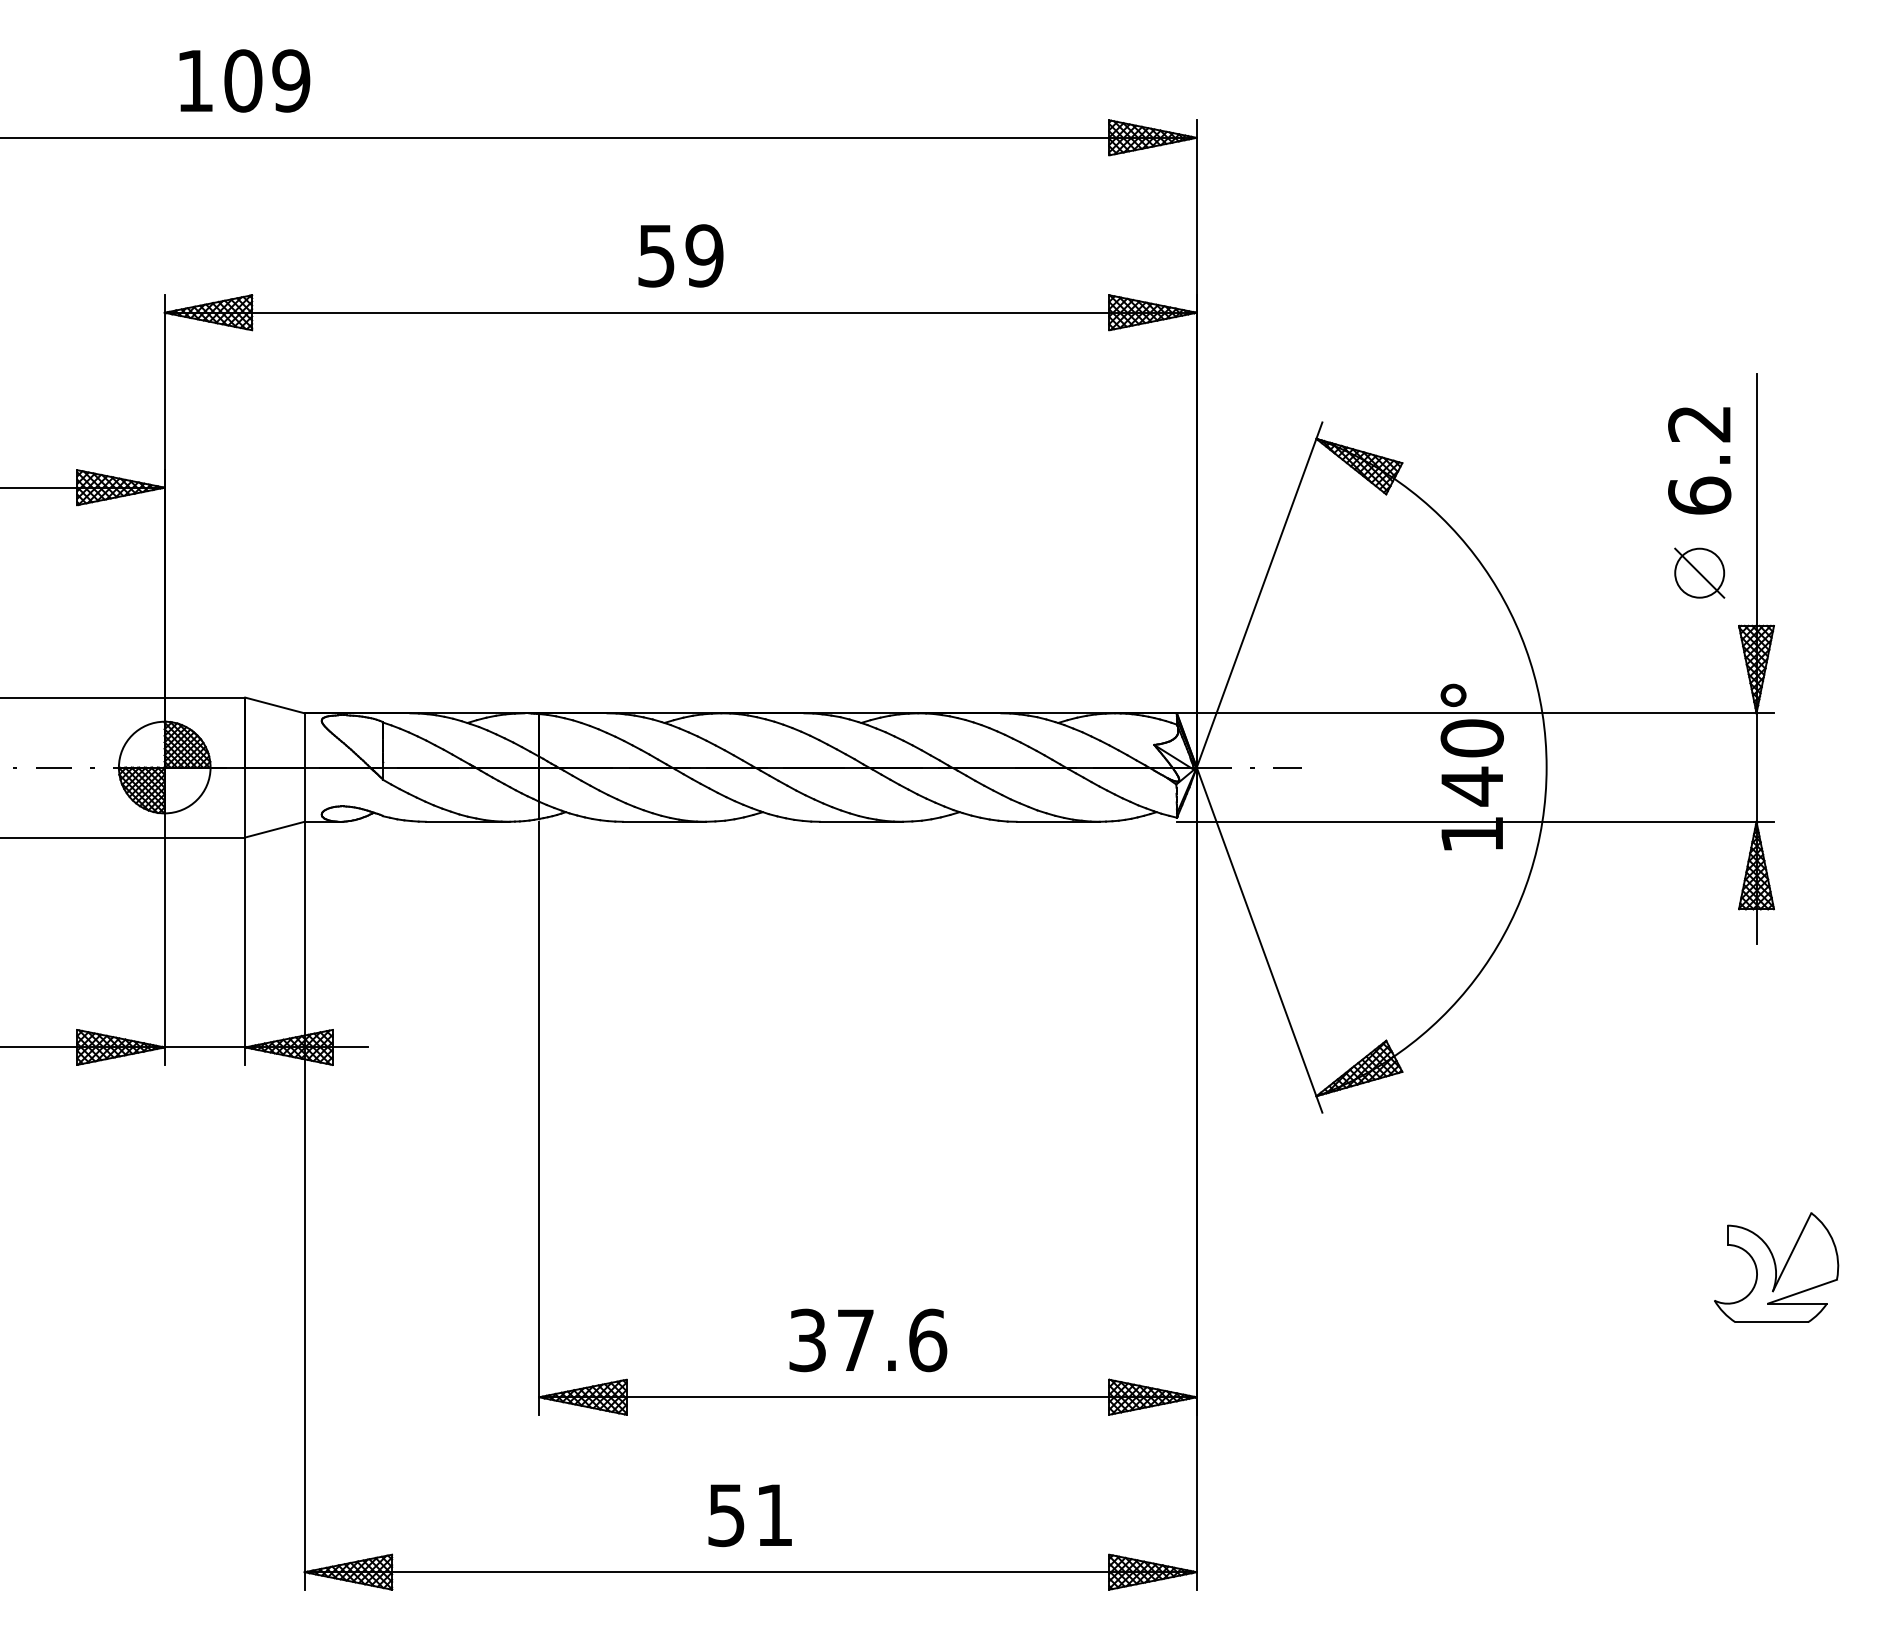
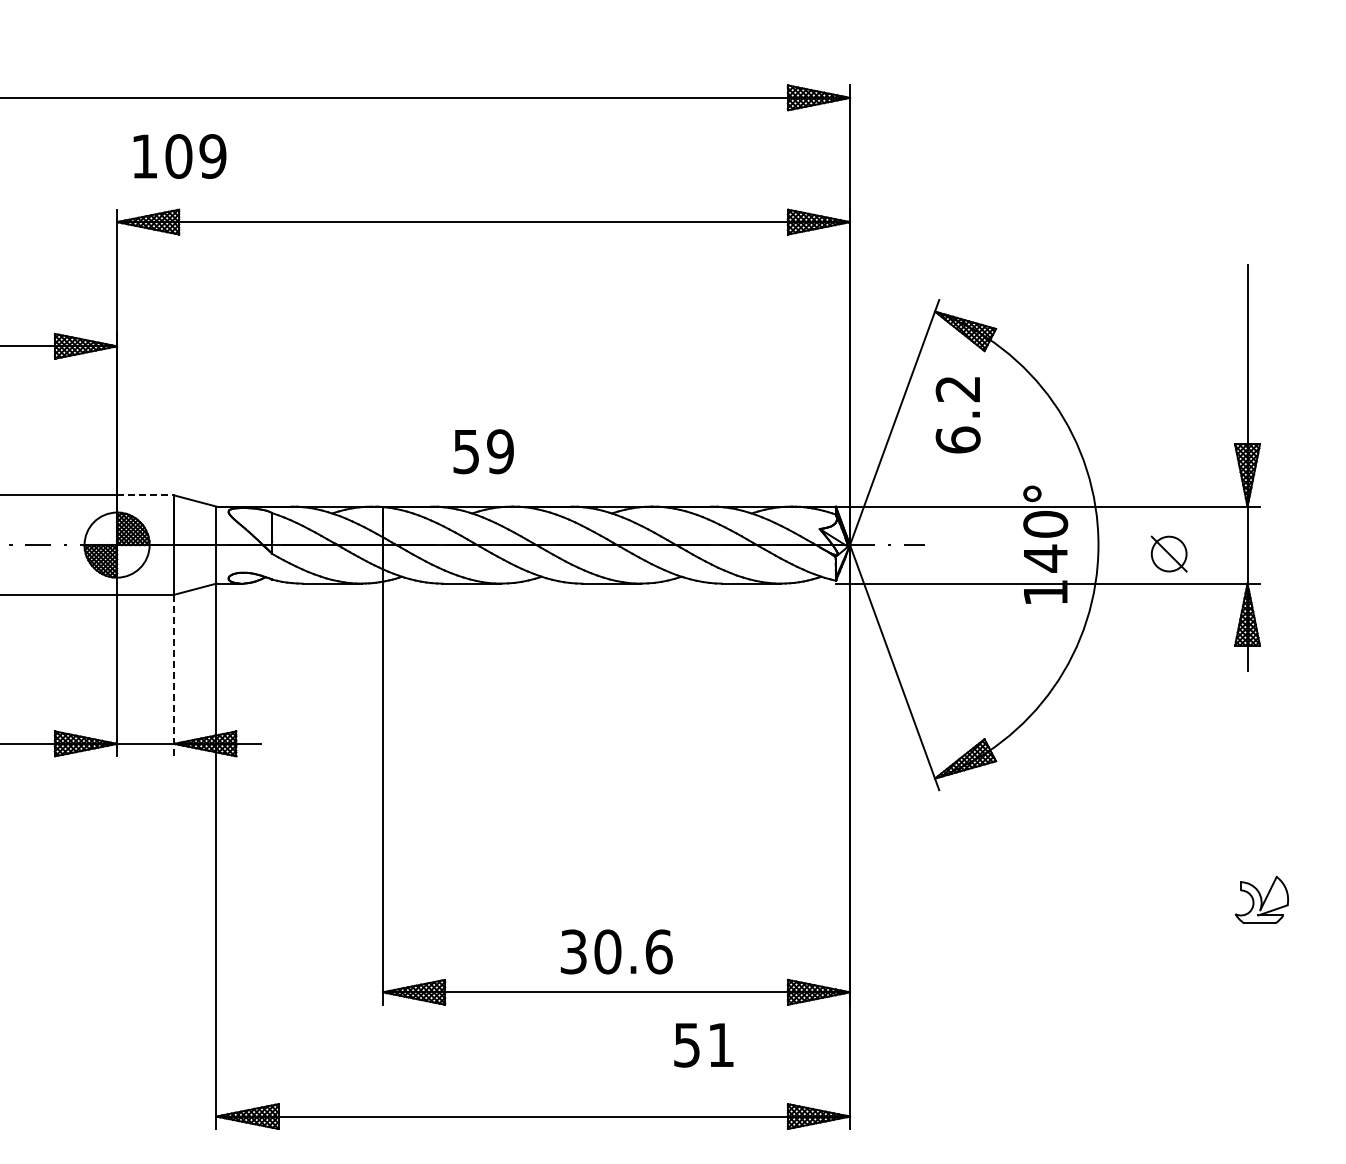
text: (244, 80) -> (179, 156), moved
text: (680, 255) -> (483, 451), moved
text: (1698, 461) -> (957, 415), moved
part: (1698, 572) -> (1168, 553), moved
line: (204, 697) -> (145, 495), solid -> dashed
line: (245, 951) -> (174, 675), solid -> dashed
part: (1776, 1266) -> (1261, 899), size x0.6
text: (855, 1339) -> (607, 951), 37.6 -> 30.6
text: (749, 1515) -> (703, 1045), moved

